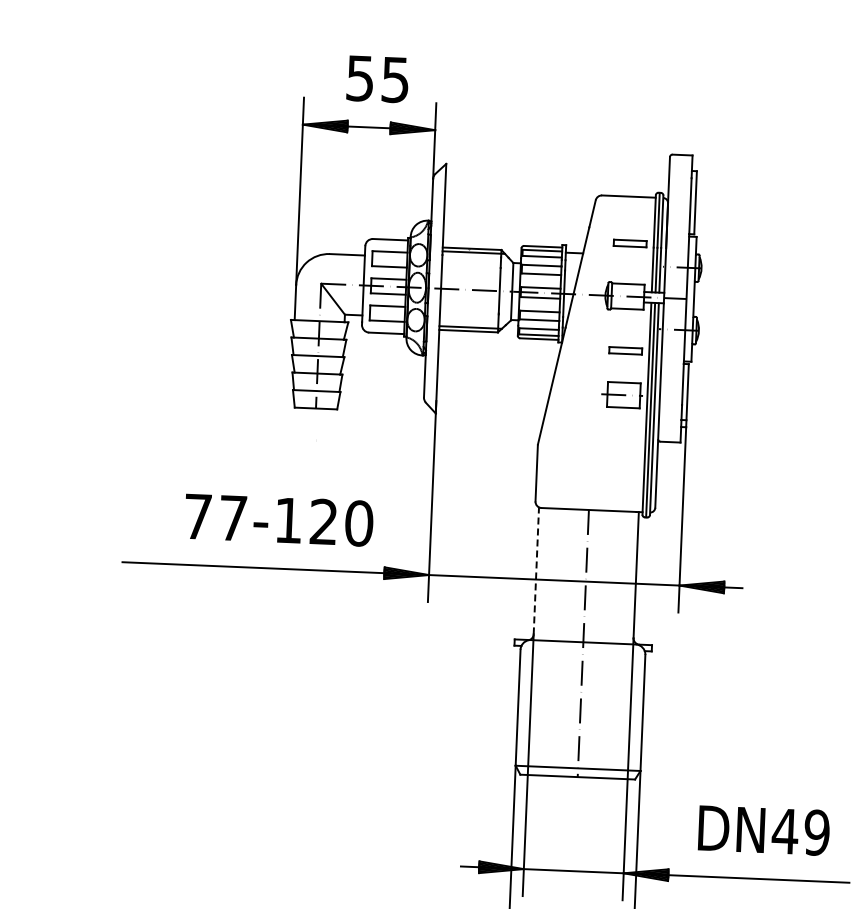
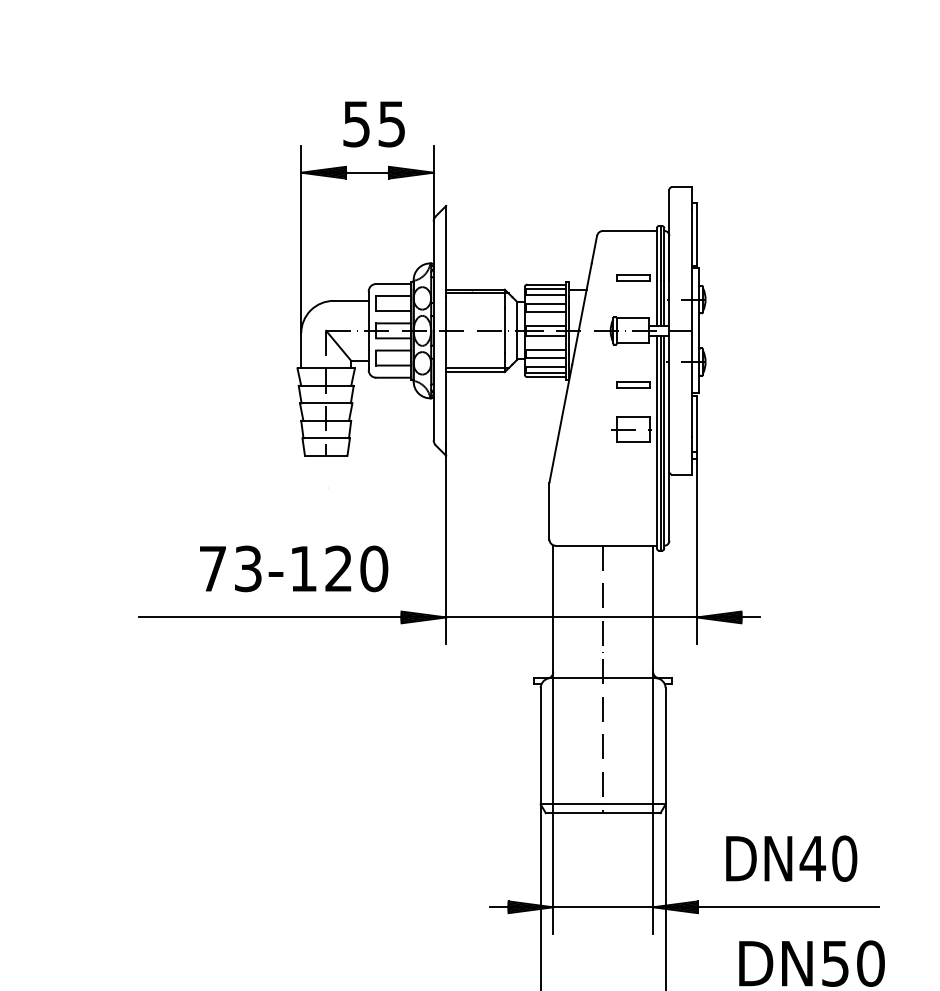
text: (233, 517) -> (248, 568), 77-120 -> 73-120
line: (536, 570) -> (553, 608), dashed -> solid
text: (816, 832) -> (844, 858), DN49 -> DN40

